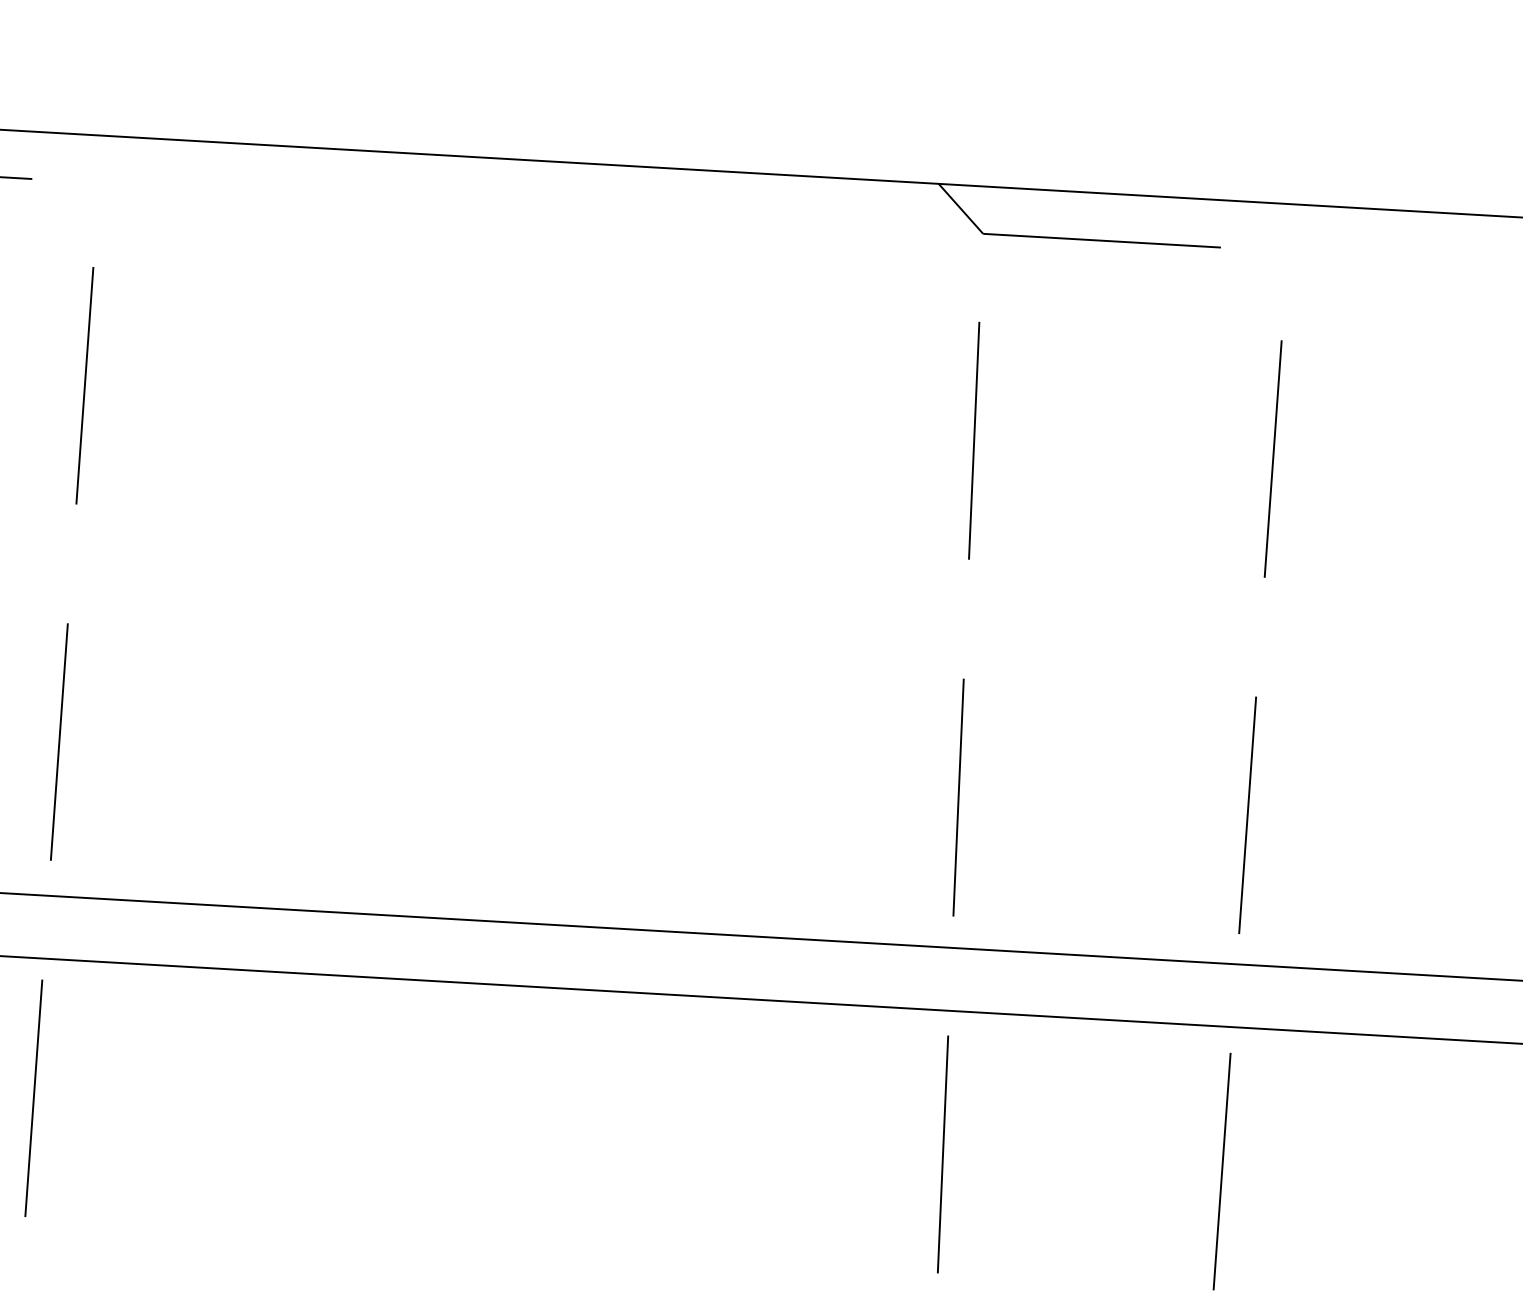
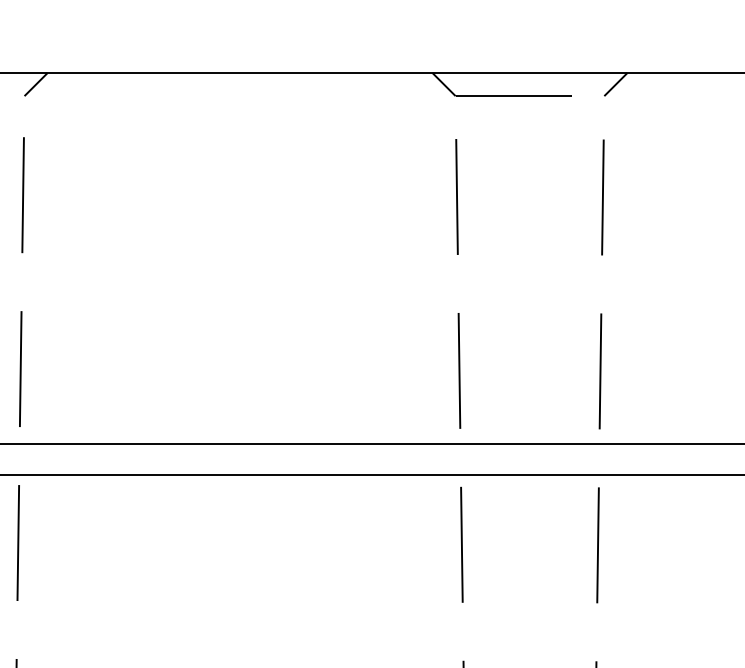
line: (123, 160) -> (35, 84), added
line: (1312, 228) -> (615, 84), added

